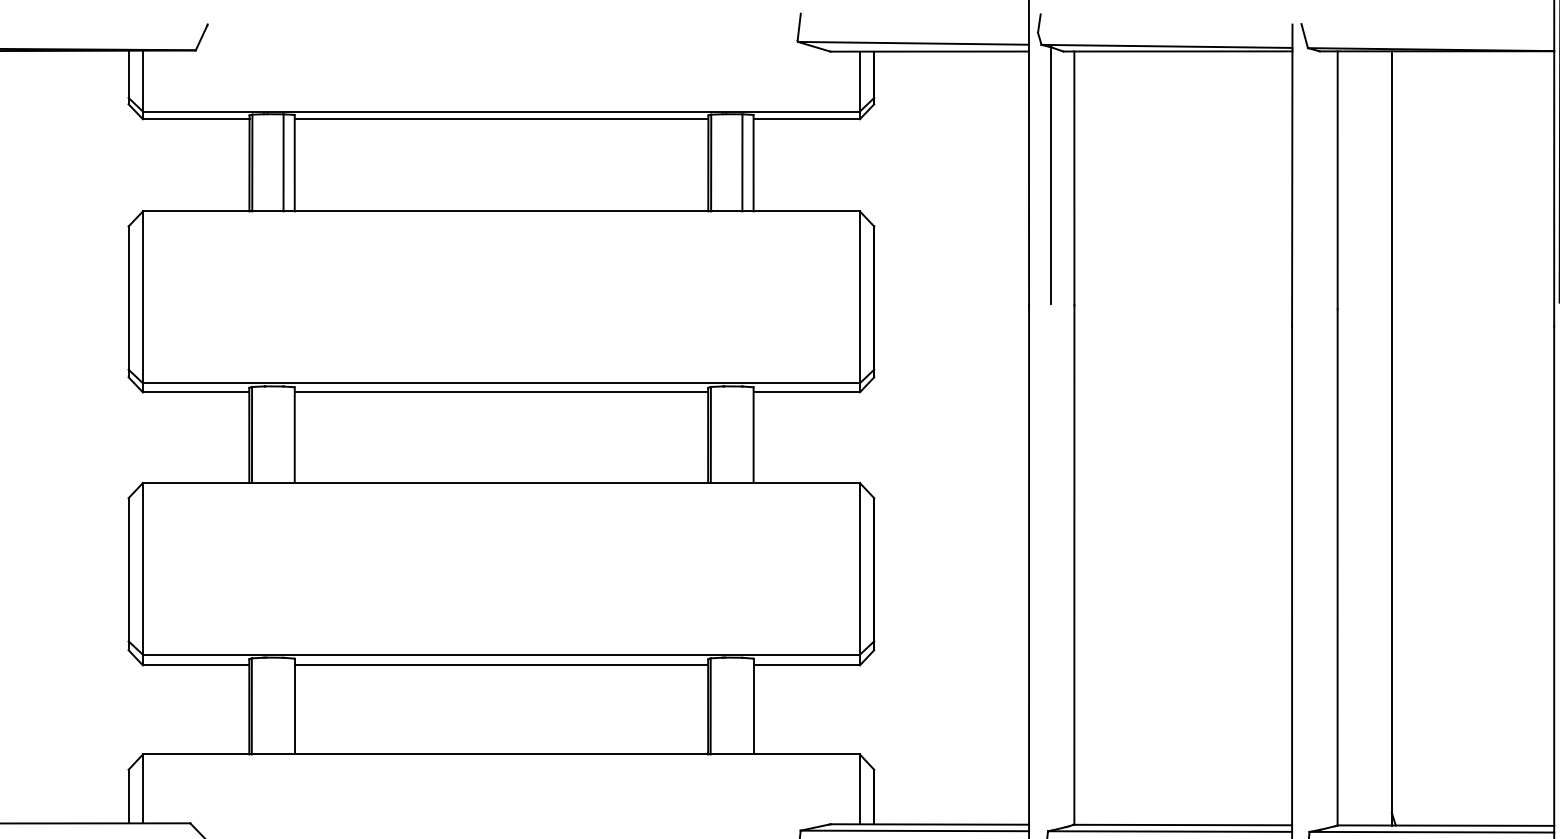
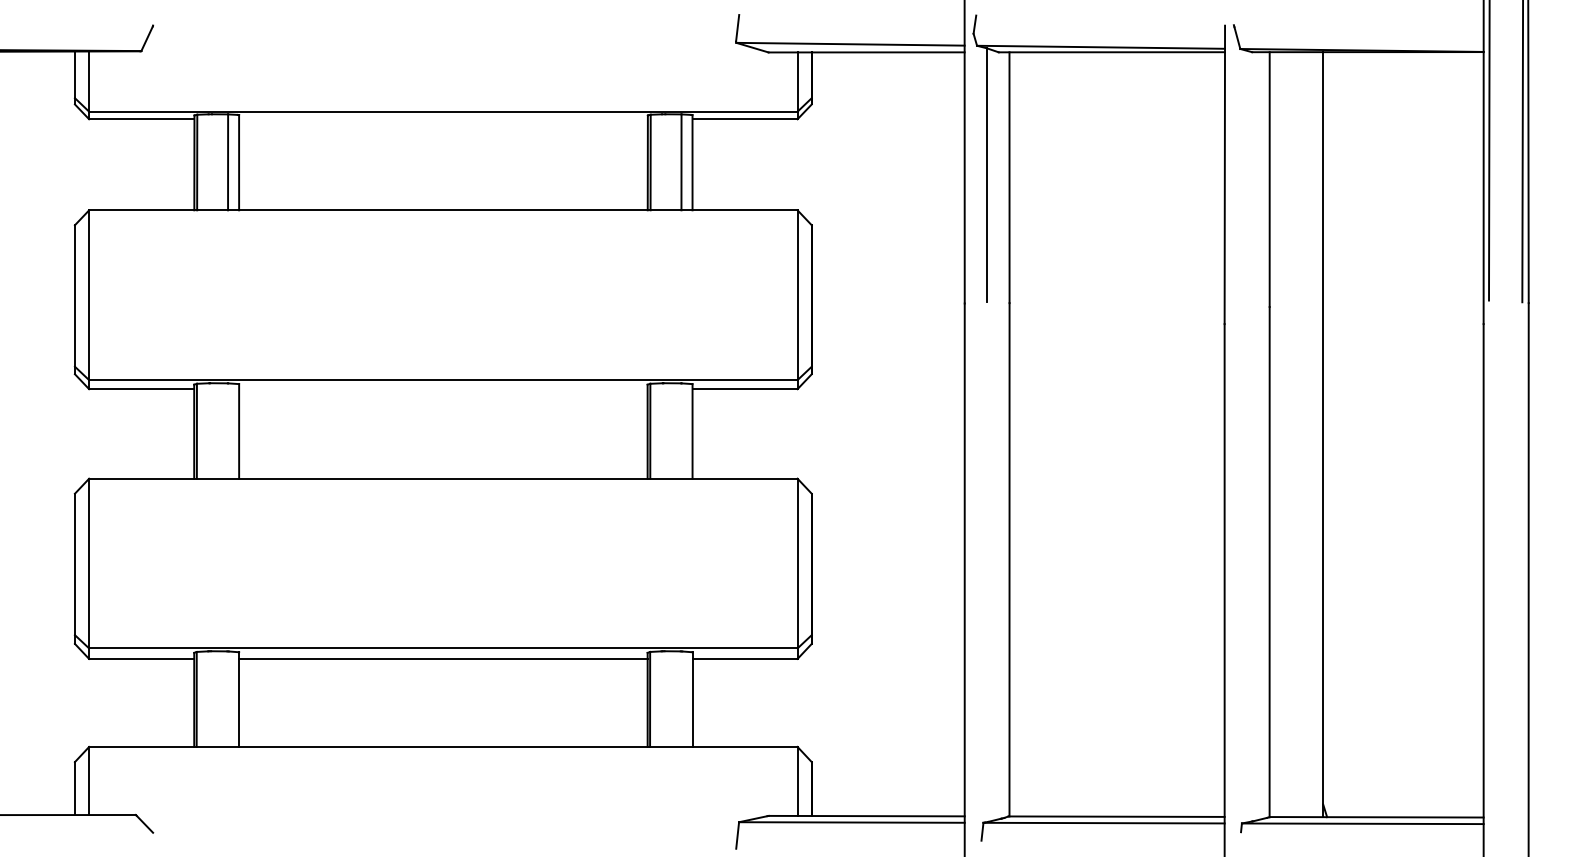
line: (501, 119) -> (443, 119), removed
line: (501, 392) -> (443, 389), removed

